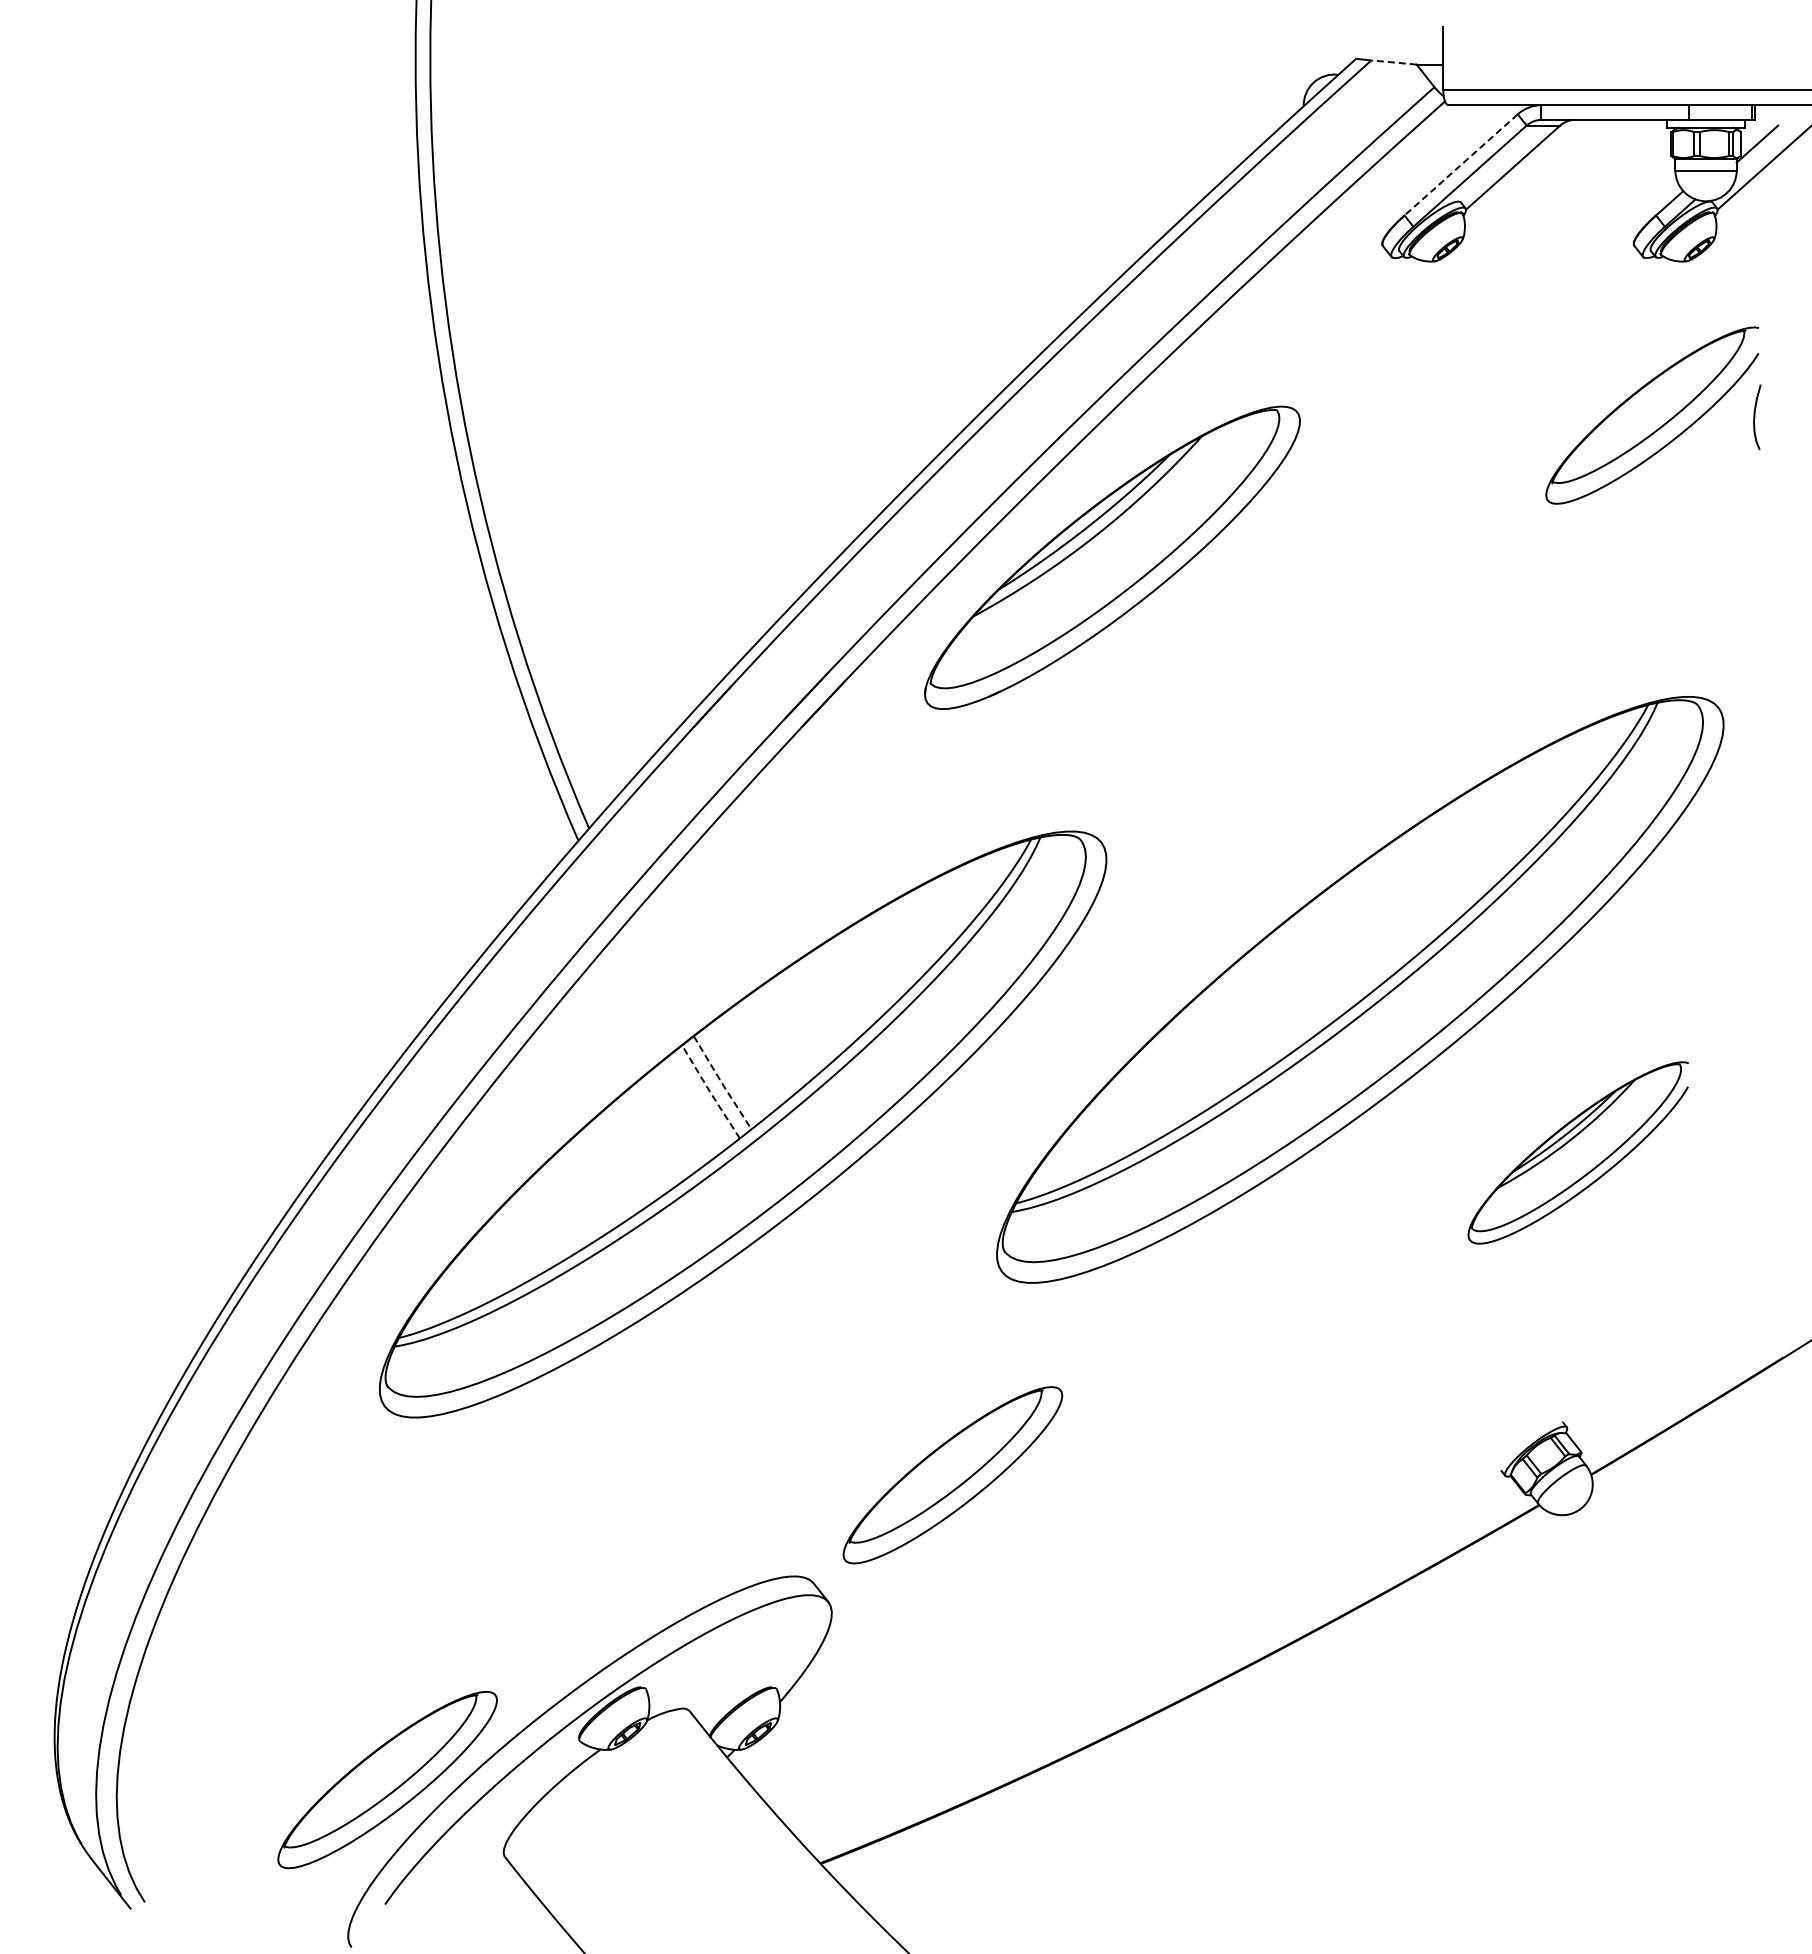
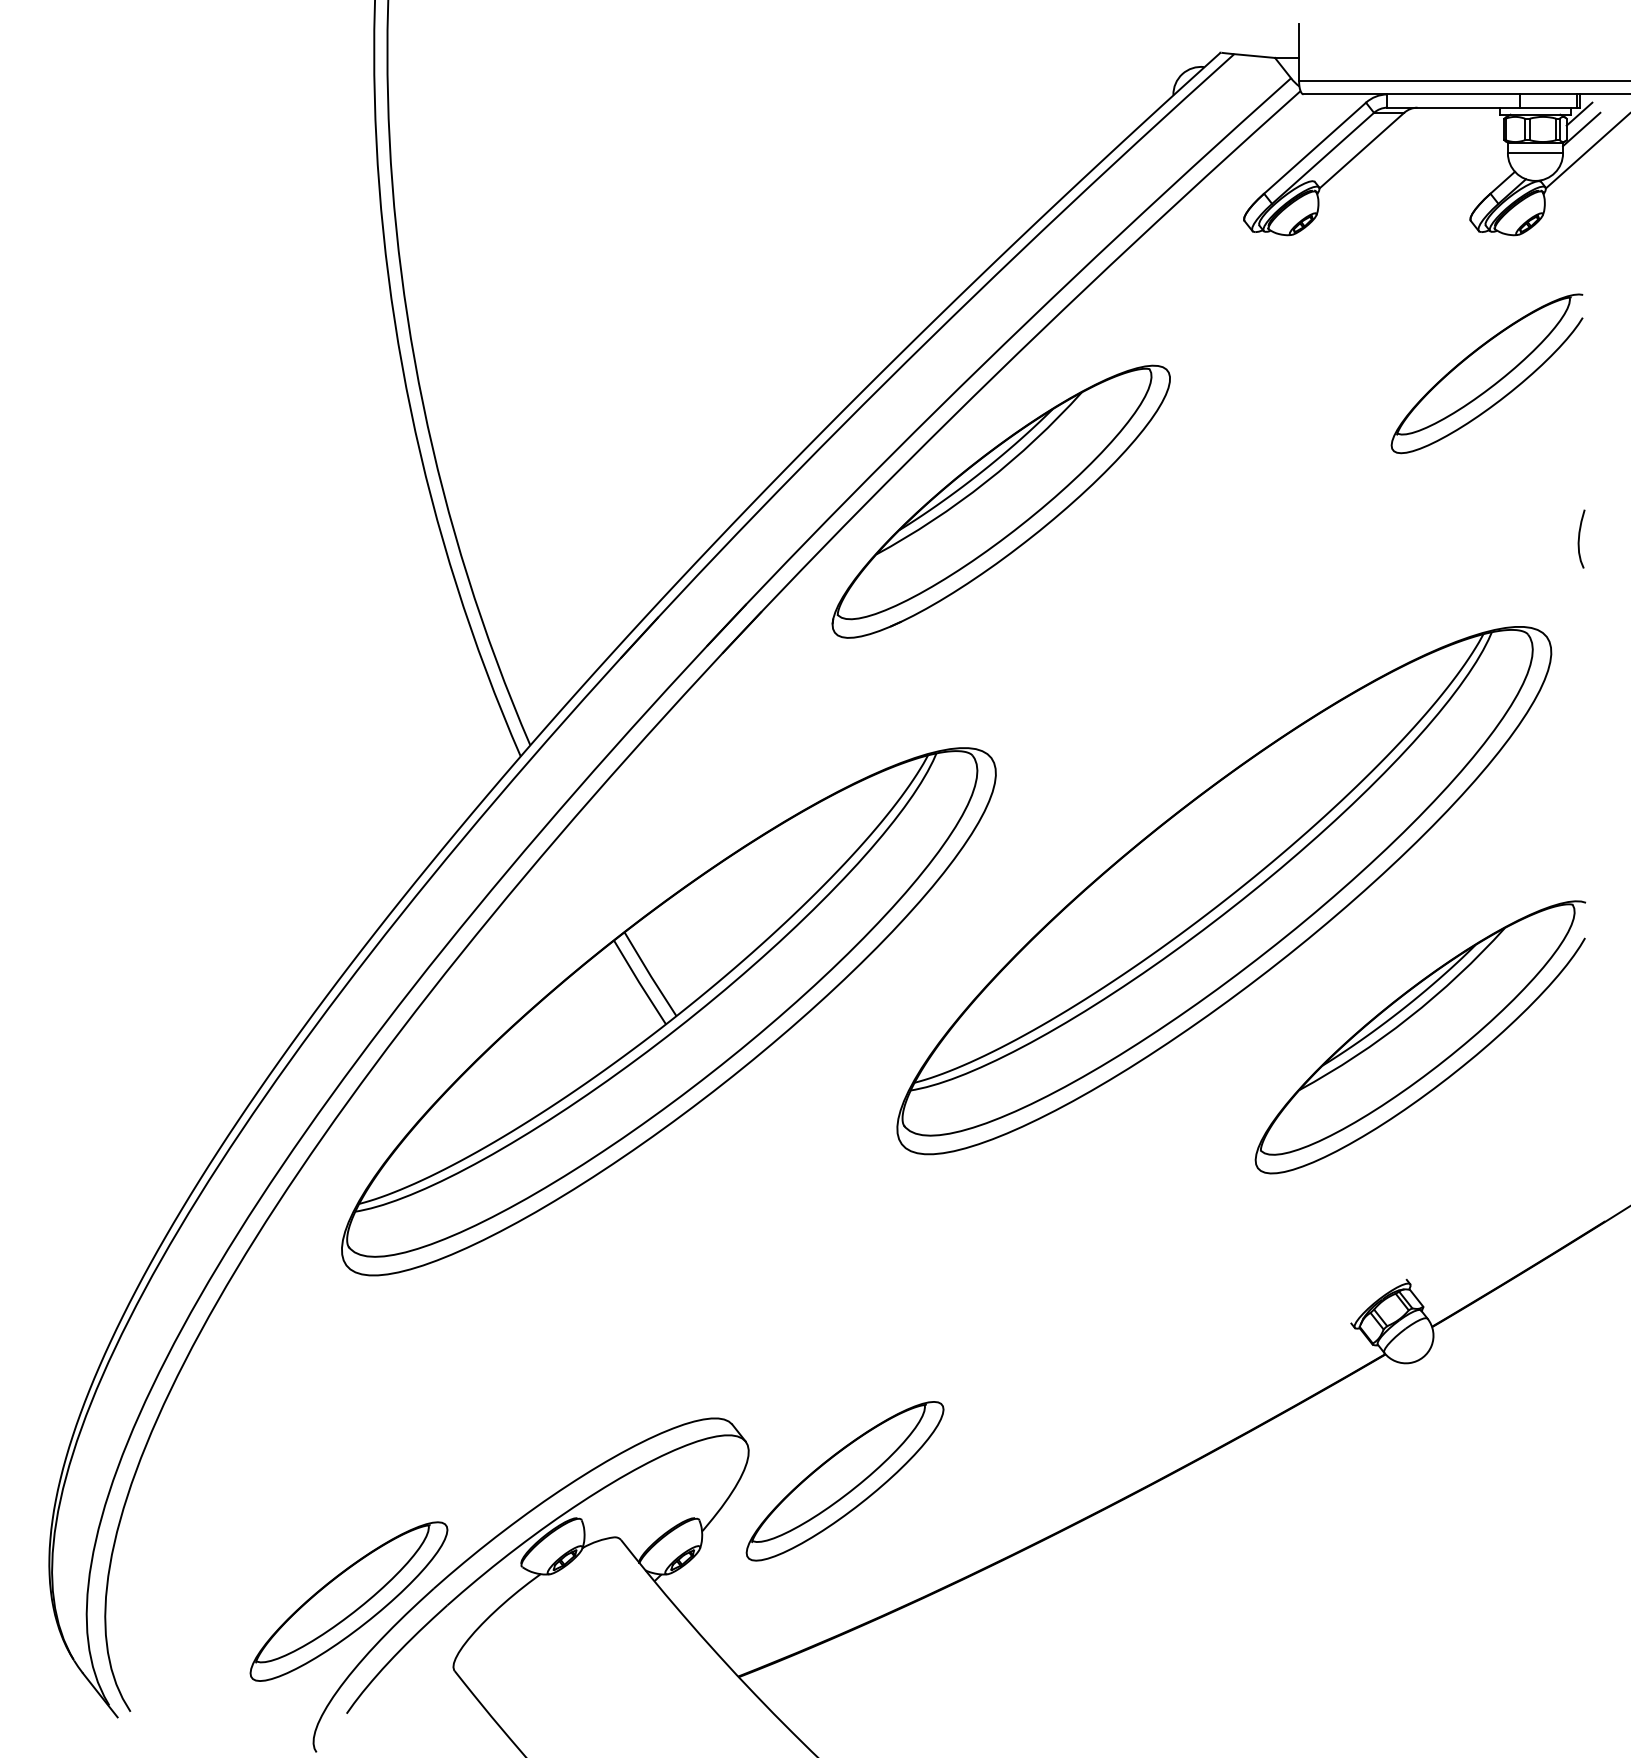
line: (1394, 62) -> (1255, 56), dashed -> solid
line: (1754, 126) -> (1579, 113), added
line: (1461, 164) -> (1315, 147), dashed -> solid
curve: (1755, 416) -> (1579, 538), moved
line: (722, 1084) -> (650, 975), dashed -> solid
line: (710, 1091) -> (639, 982), dashed -> solid
part: (1578, 1152) -> (1420, 1036), size x1.67
part: (952, 1475) -> (844, 1481), moved

